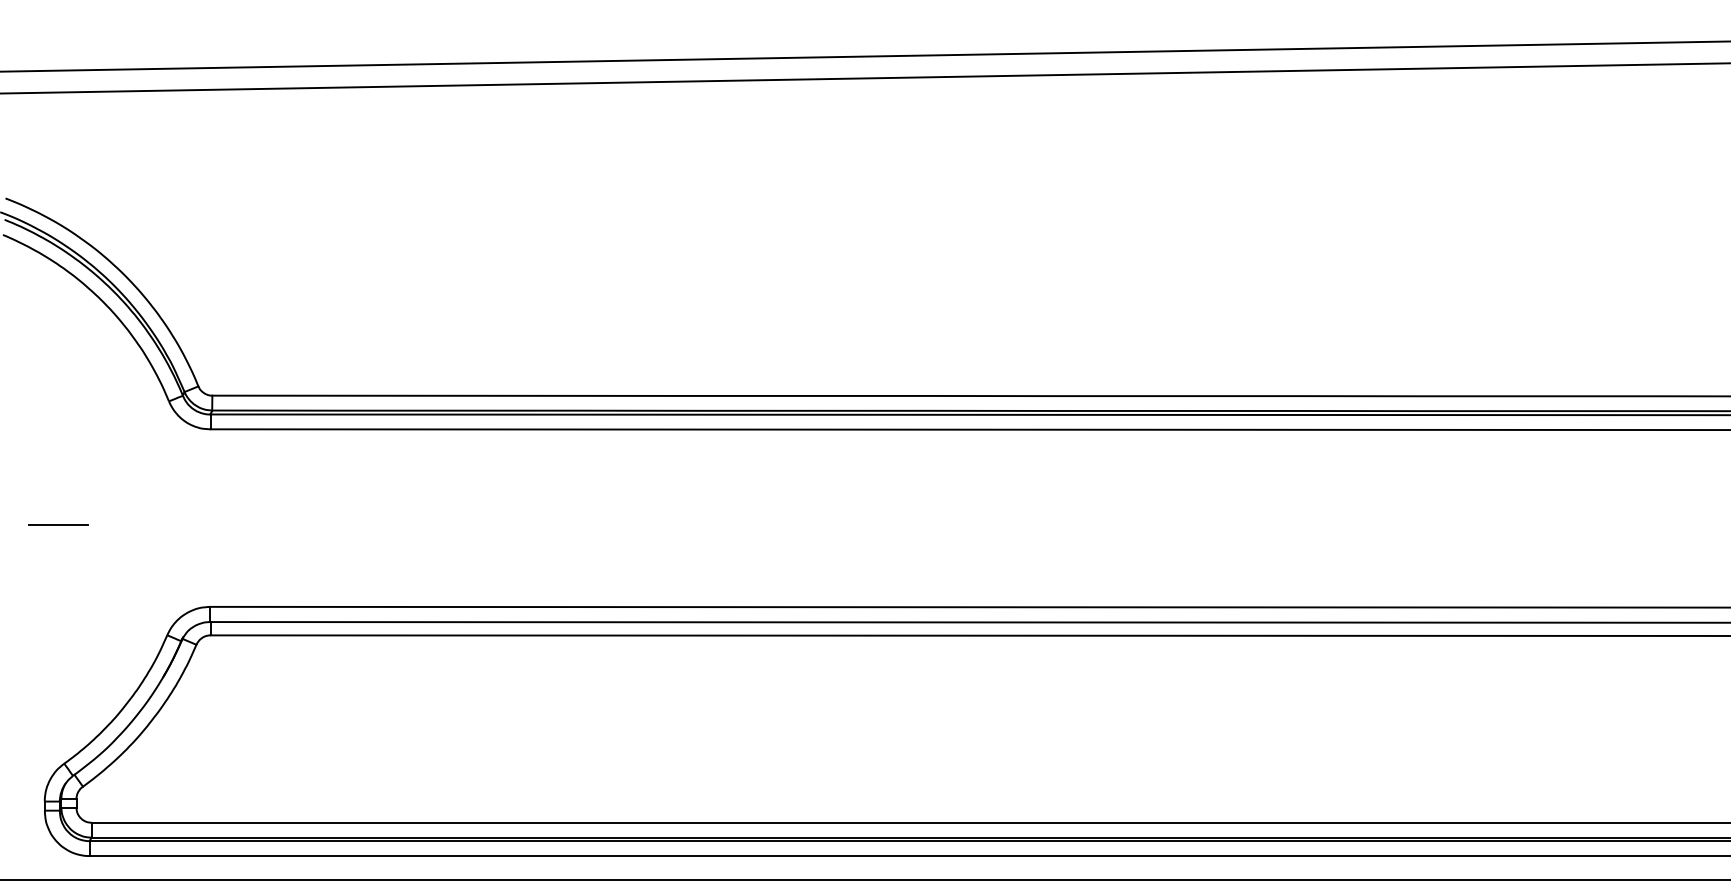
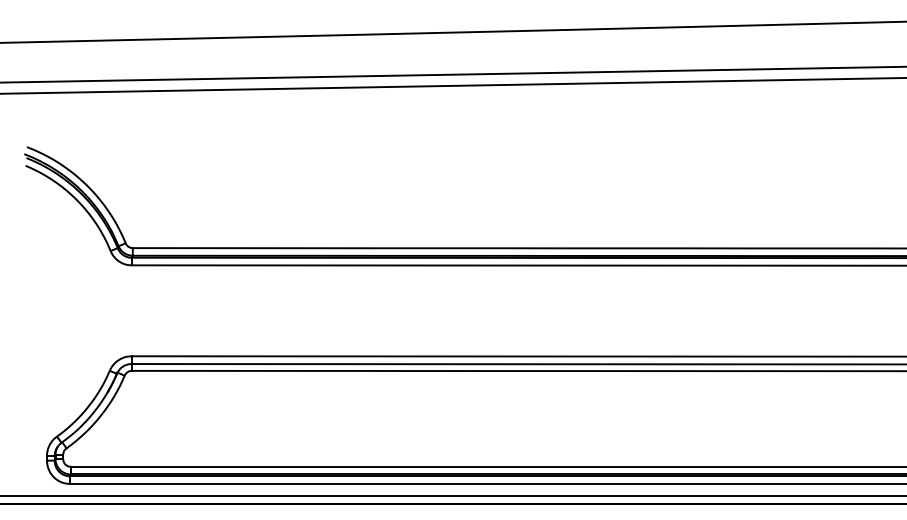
line: (57, 523) -> (53, 313), removed

